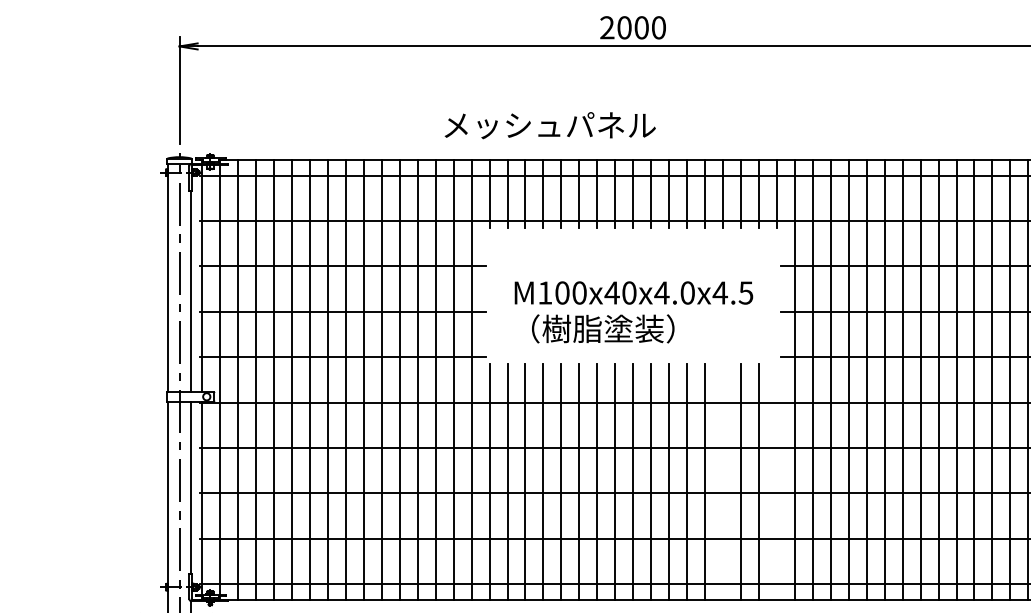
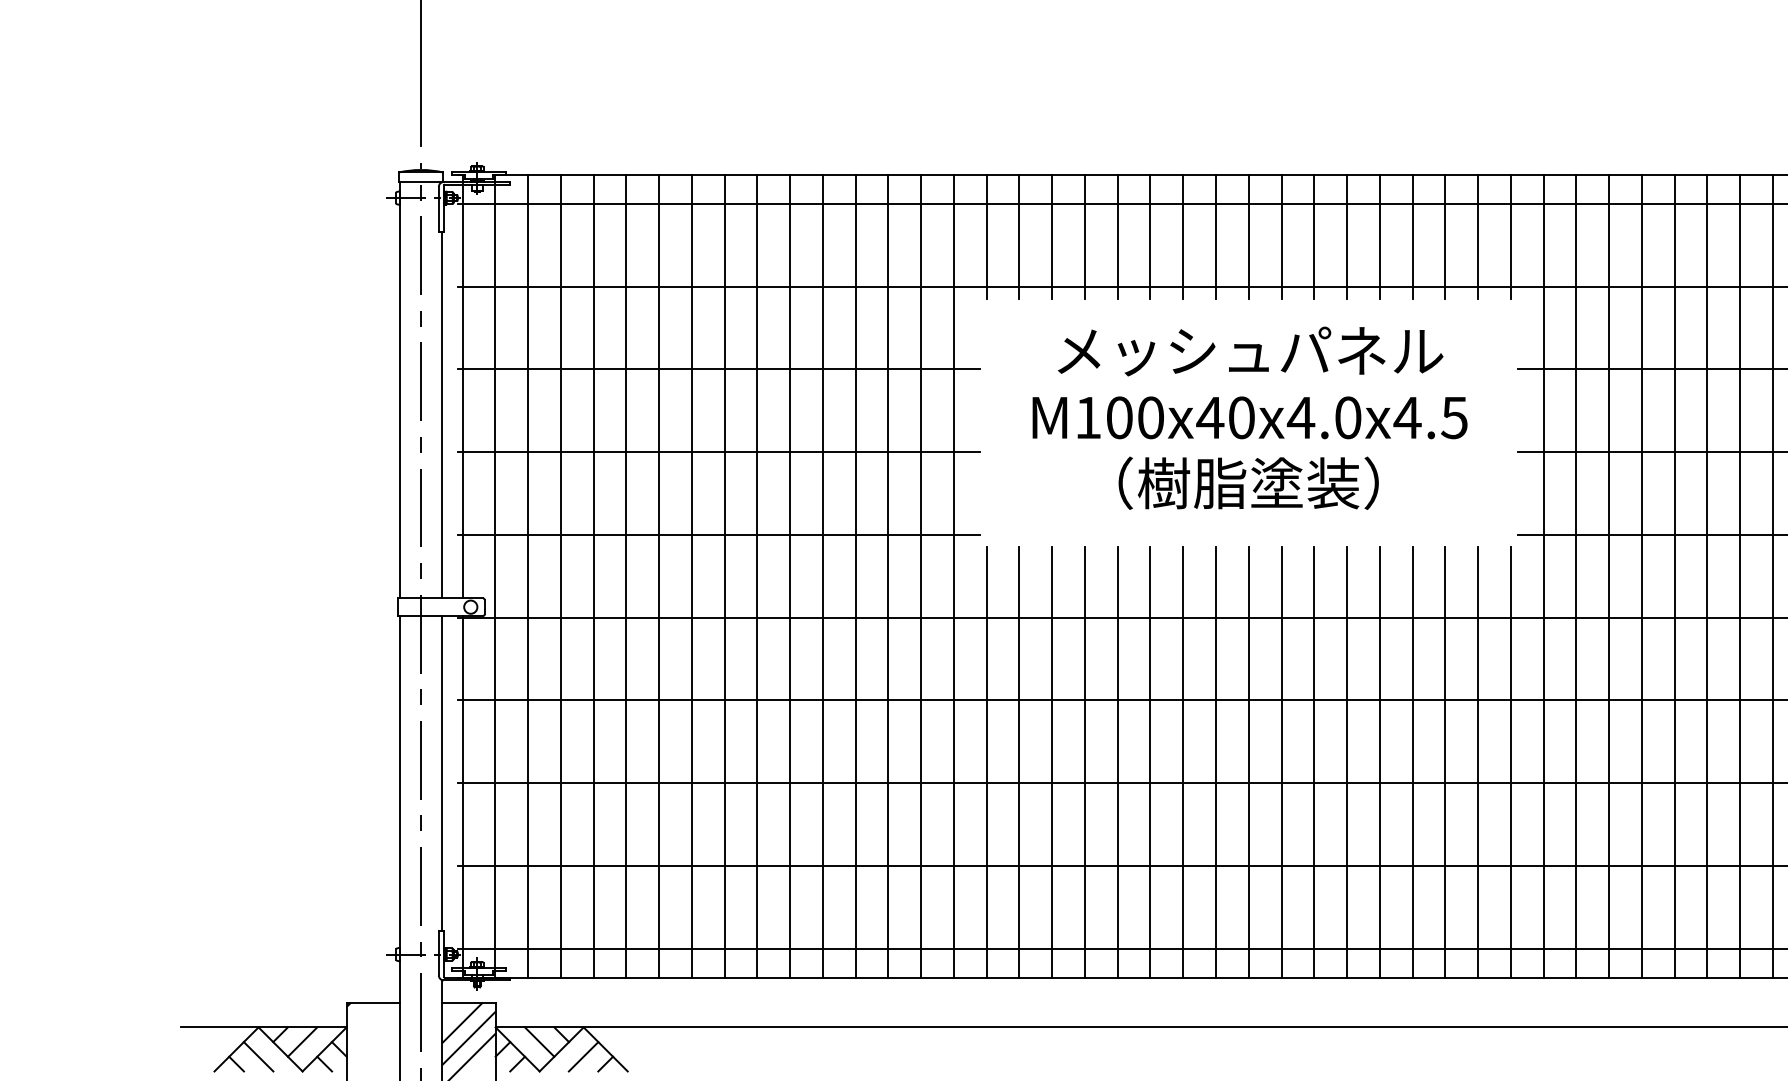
text: (549, 125) -> (1249, 351), moved
text: (603, 328) -> (1249, 482), moved
line: (723, 481) -> (1413, 761), added
line: (776, 481) -> (1510, 761), added

